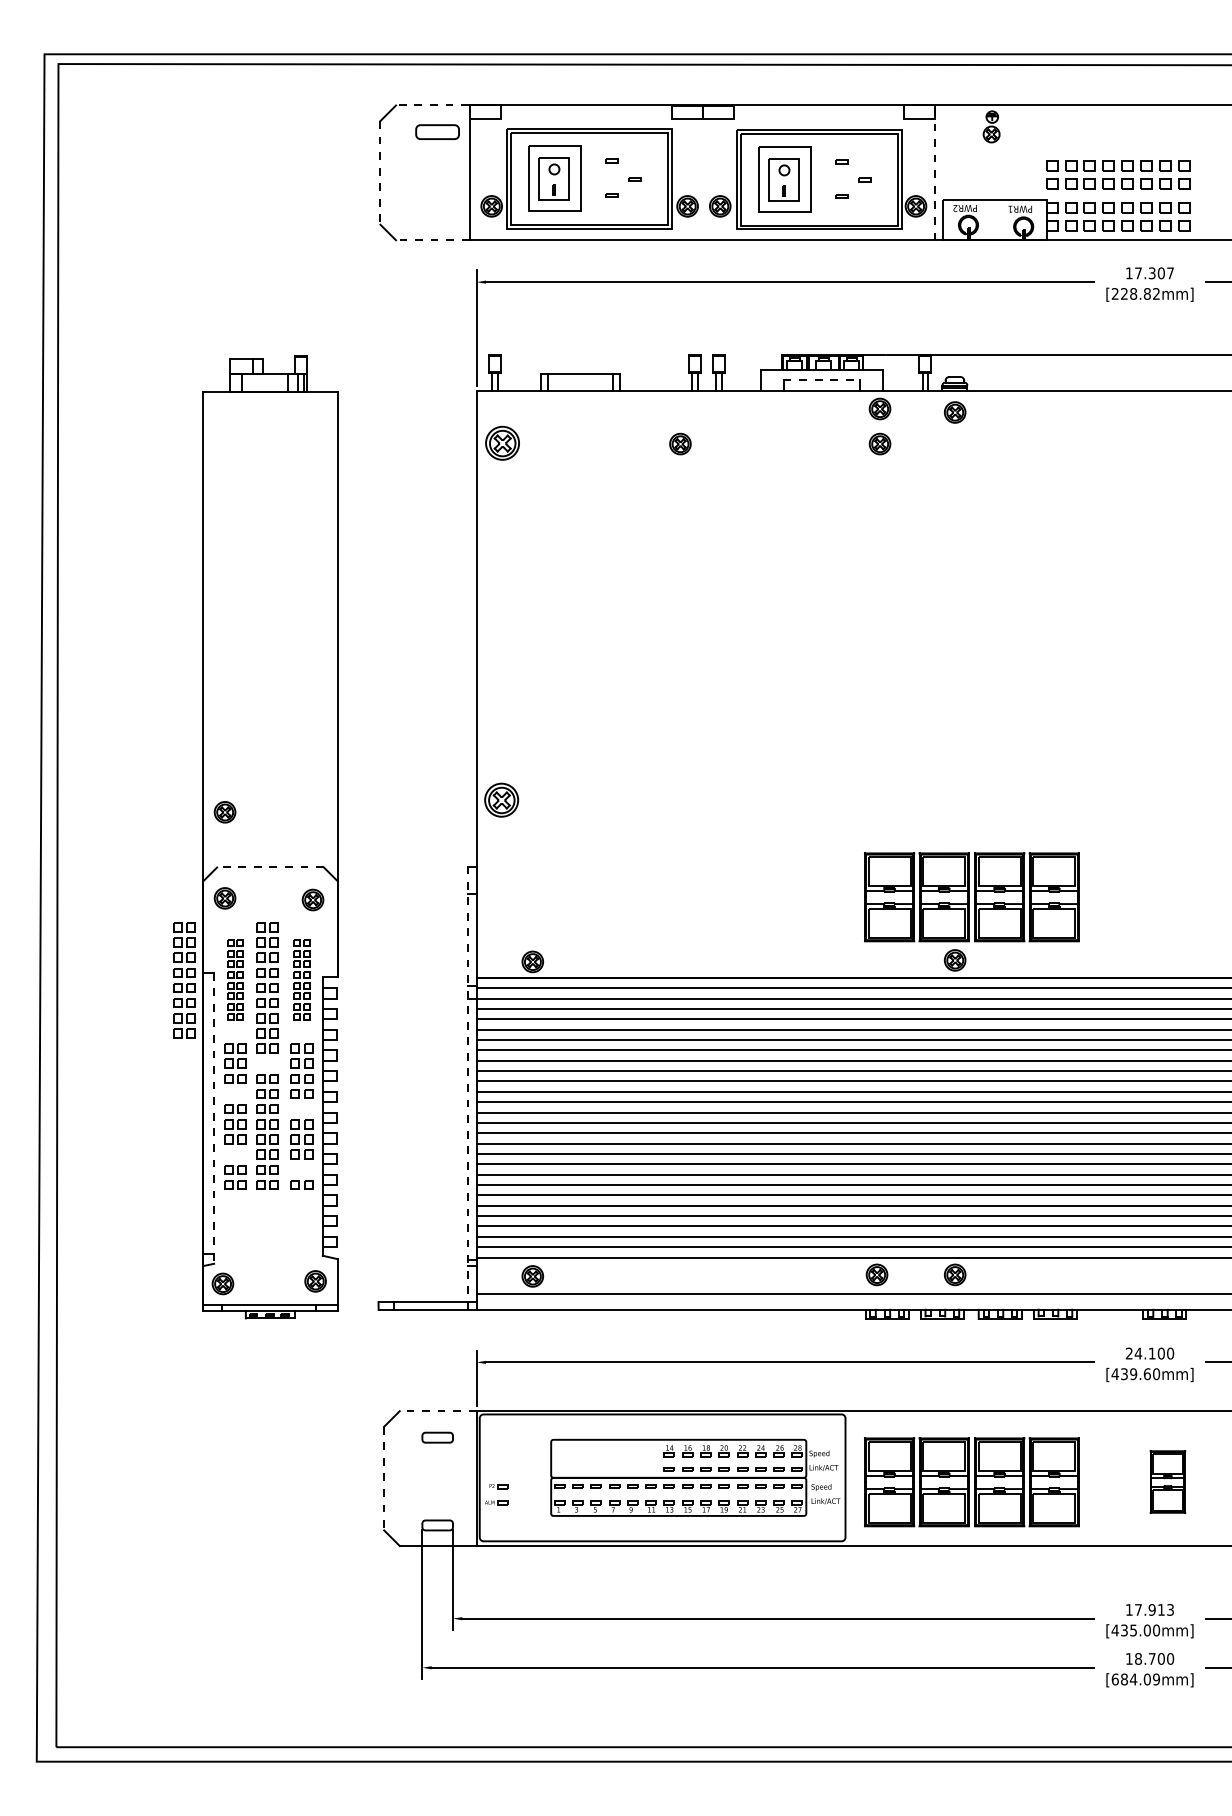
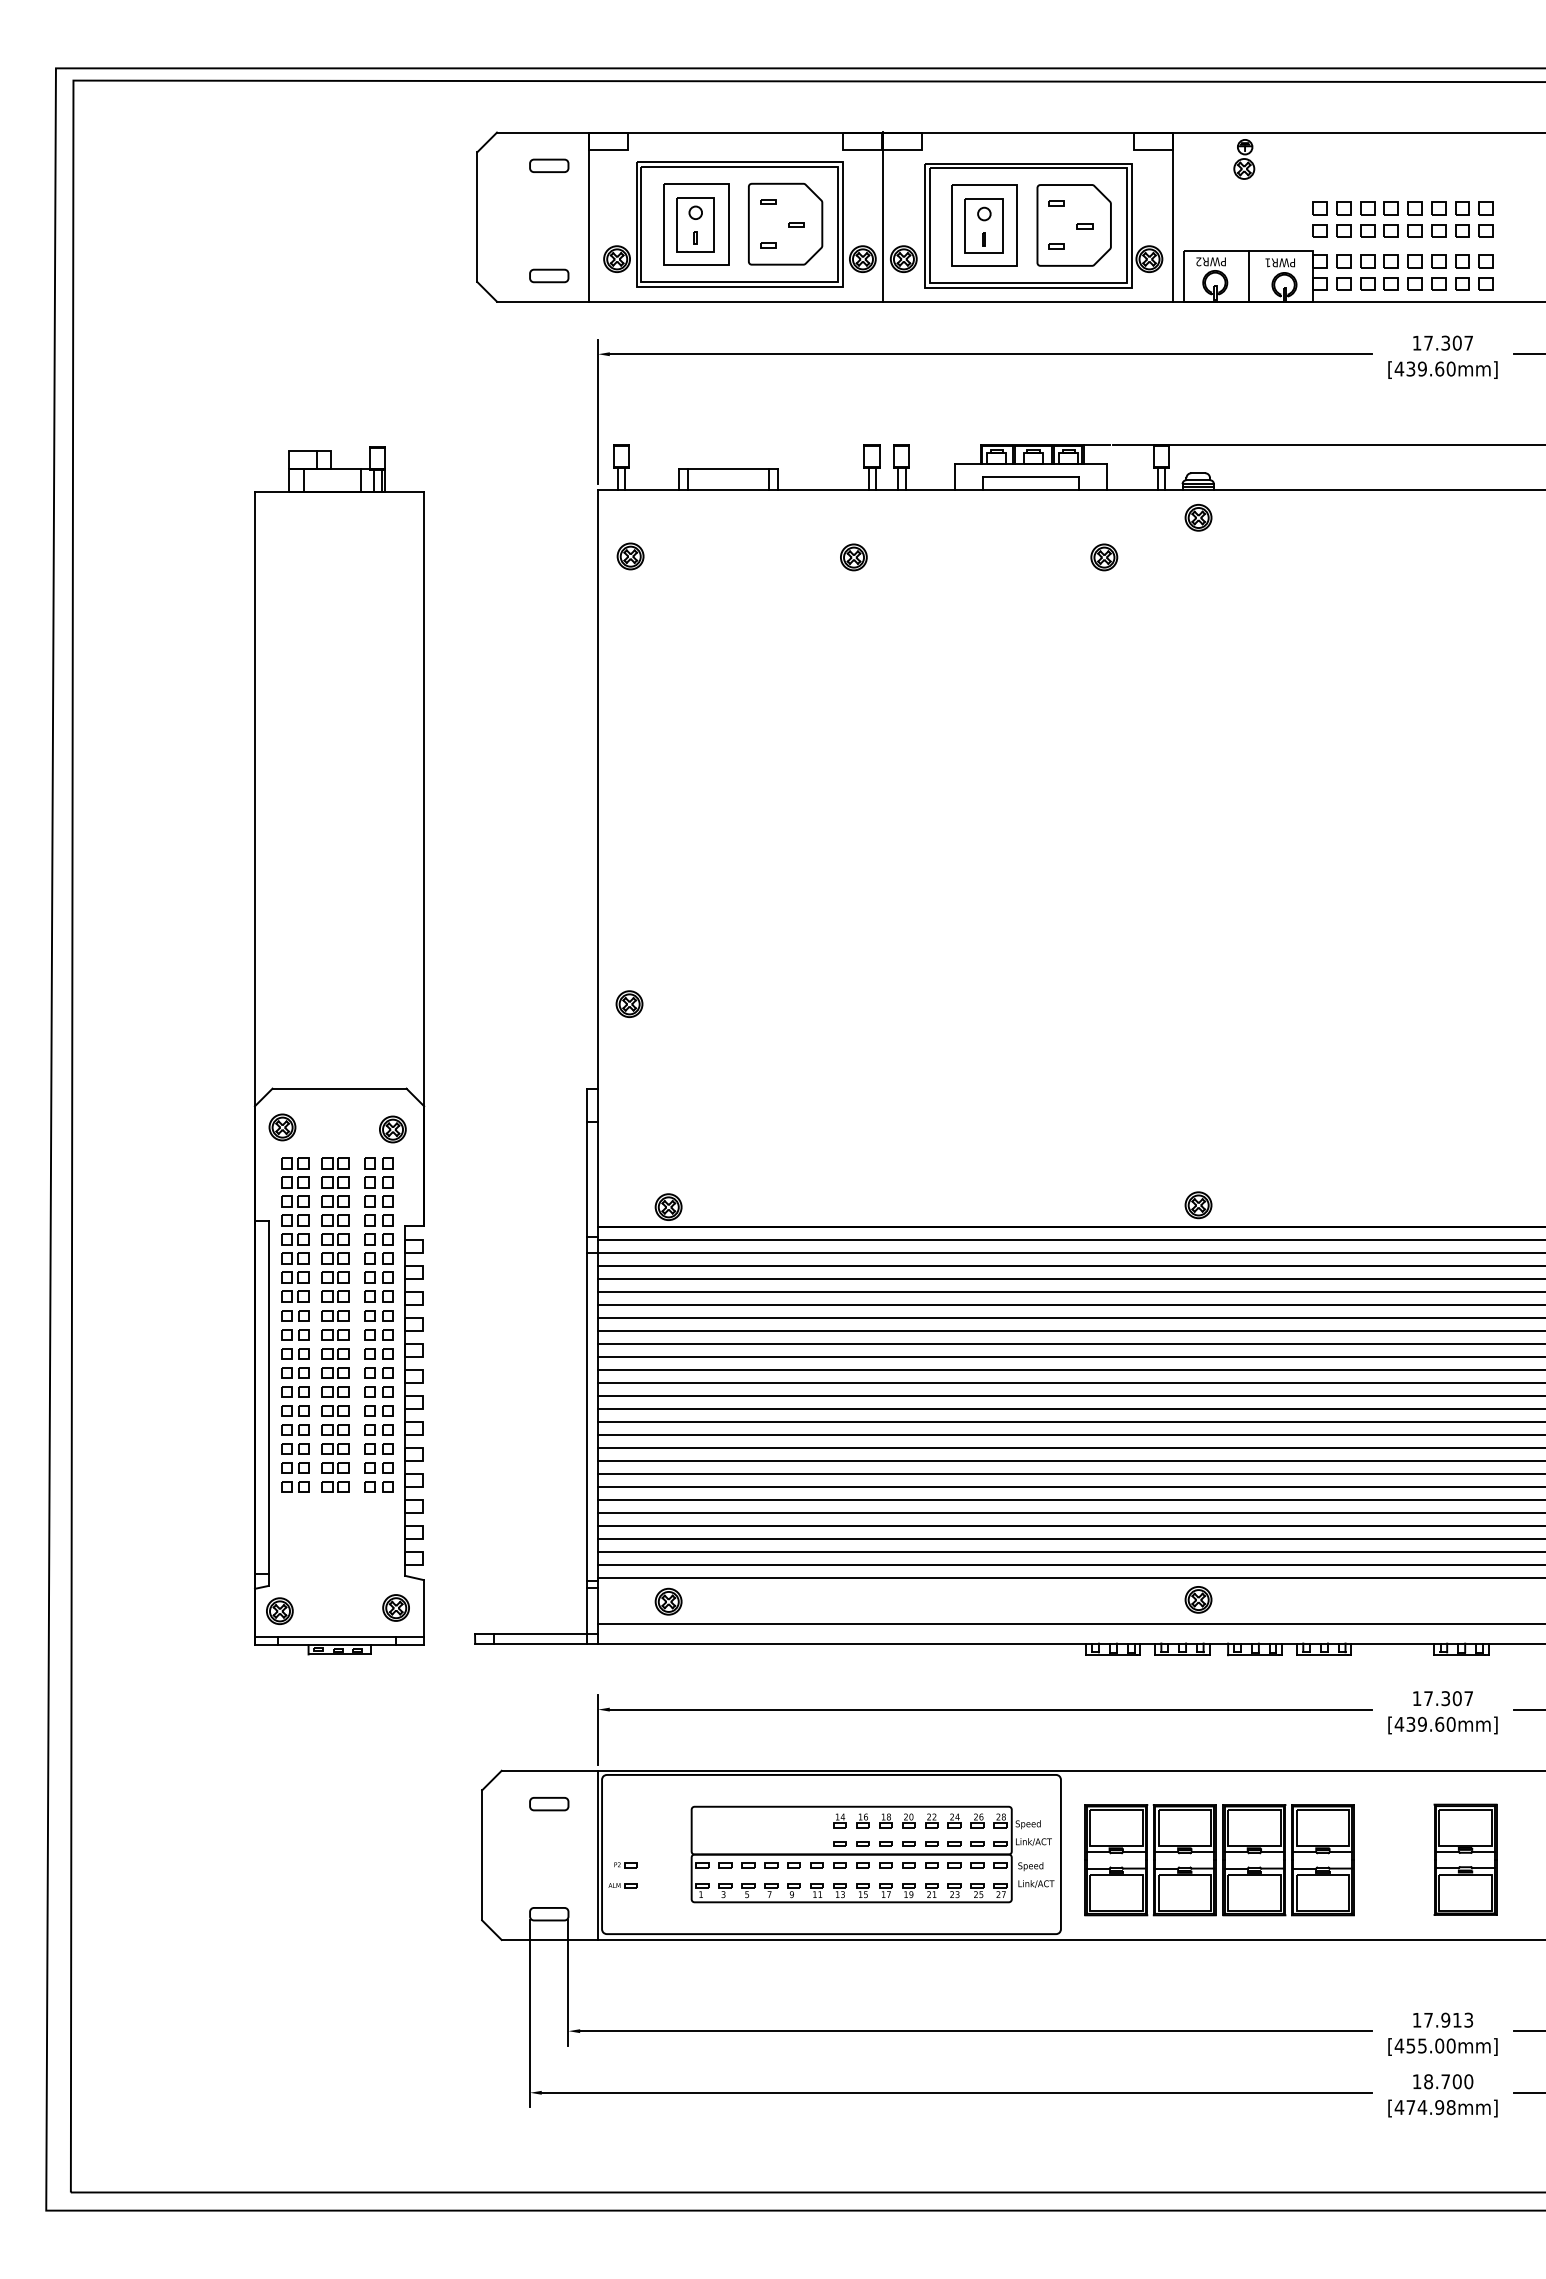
line: (432, 105) -> (542, 132), dashed -> solid
part: (437, 131) -> (549, 165), size x0.71
line: (703, 172) -> (882, 216), added
line: (380, 173) -> (477, 217), dashed -> solid
line: (935, 173) -> (1173, 217), dashed -> solid
part: (625, 177) -> (785, 223), added
part: (855, 179) -> (1073, 225), added
part: (437, 219) -> (549, 275), added
line: (994, 220) -> (1248, 276), added
line: (432, 240) -> (542, 301), dashed -> solid
text: (1135, 293) -> (1424, 368), [228.82mm] -> [439.60mm]
line: (822, 380) -> (1031, 477), dashed -> solid
part: (880, 409) -> (1104, 513), removed
part: (502, 443) -> (630, 556), size x0.62
part: (501, 799) -> (629, 1003), size x0.62
part: (225, 812) -> (282, 1019), removed
line: (270, 867) -> (339, 1088), dashed -> solid
part: (971, 897) -> (1219, 1126), removed
part: (184, 979) -> (231, 1229), removed
part: (235, 979) -> (295, 1229), size x1.43
part: (301, 979) -> (378, 1229), size x1.43
part: (267, 1063) -> (335, 1334), added
line: (468, 1088) -> (587, 1365), dashed -> solid
part: (235, 1093) -> (295, 1372), added
part: (301, 1108) -> (378, 1391), added
line: (213, 1118) -> (268, 1403), dashed -> solid
part: (235, 1154) -> (295, 1448), added
part: (301, 1169) -> (378, 1467), added
part: (877, 1274) -> (1100, 1599), removed
text: (1149, 1353) -> (1442, 1698), 24.100 -> 17.307
line: (437, 1410) -> (549, 1770), dashed -> solid
line: (384, 1478) -> (482, 1855), dashed -> solid
part: (1167, 1481) -> (1465, 1859), size x1.43
text: (1124, 1630) -> (1411, 2045), [435.00mm] -> [455.00mm]
text: (1135, 1679) -> (1424, 2107), [684.09mm] -> [474.98mm]

